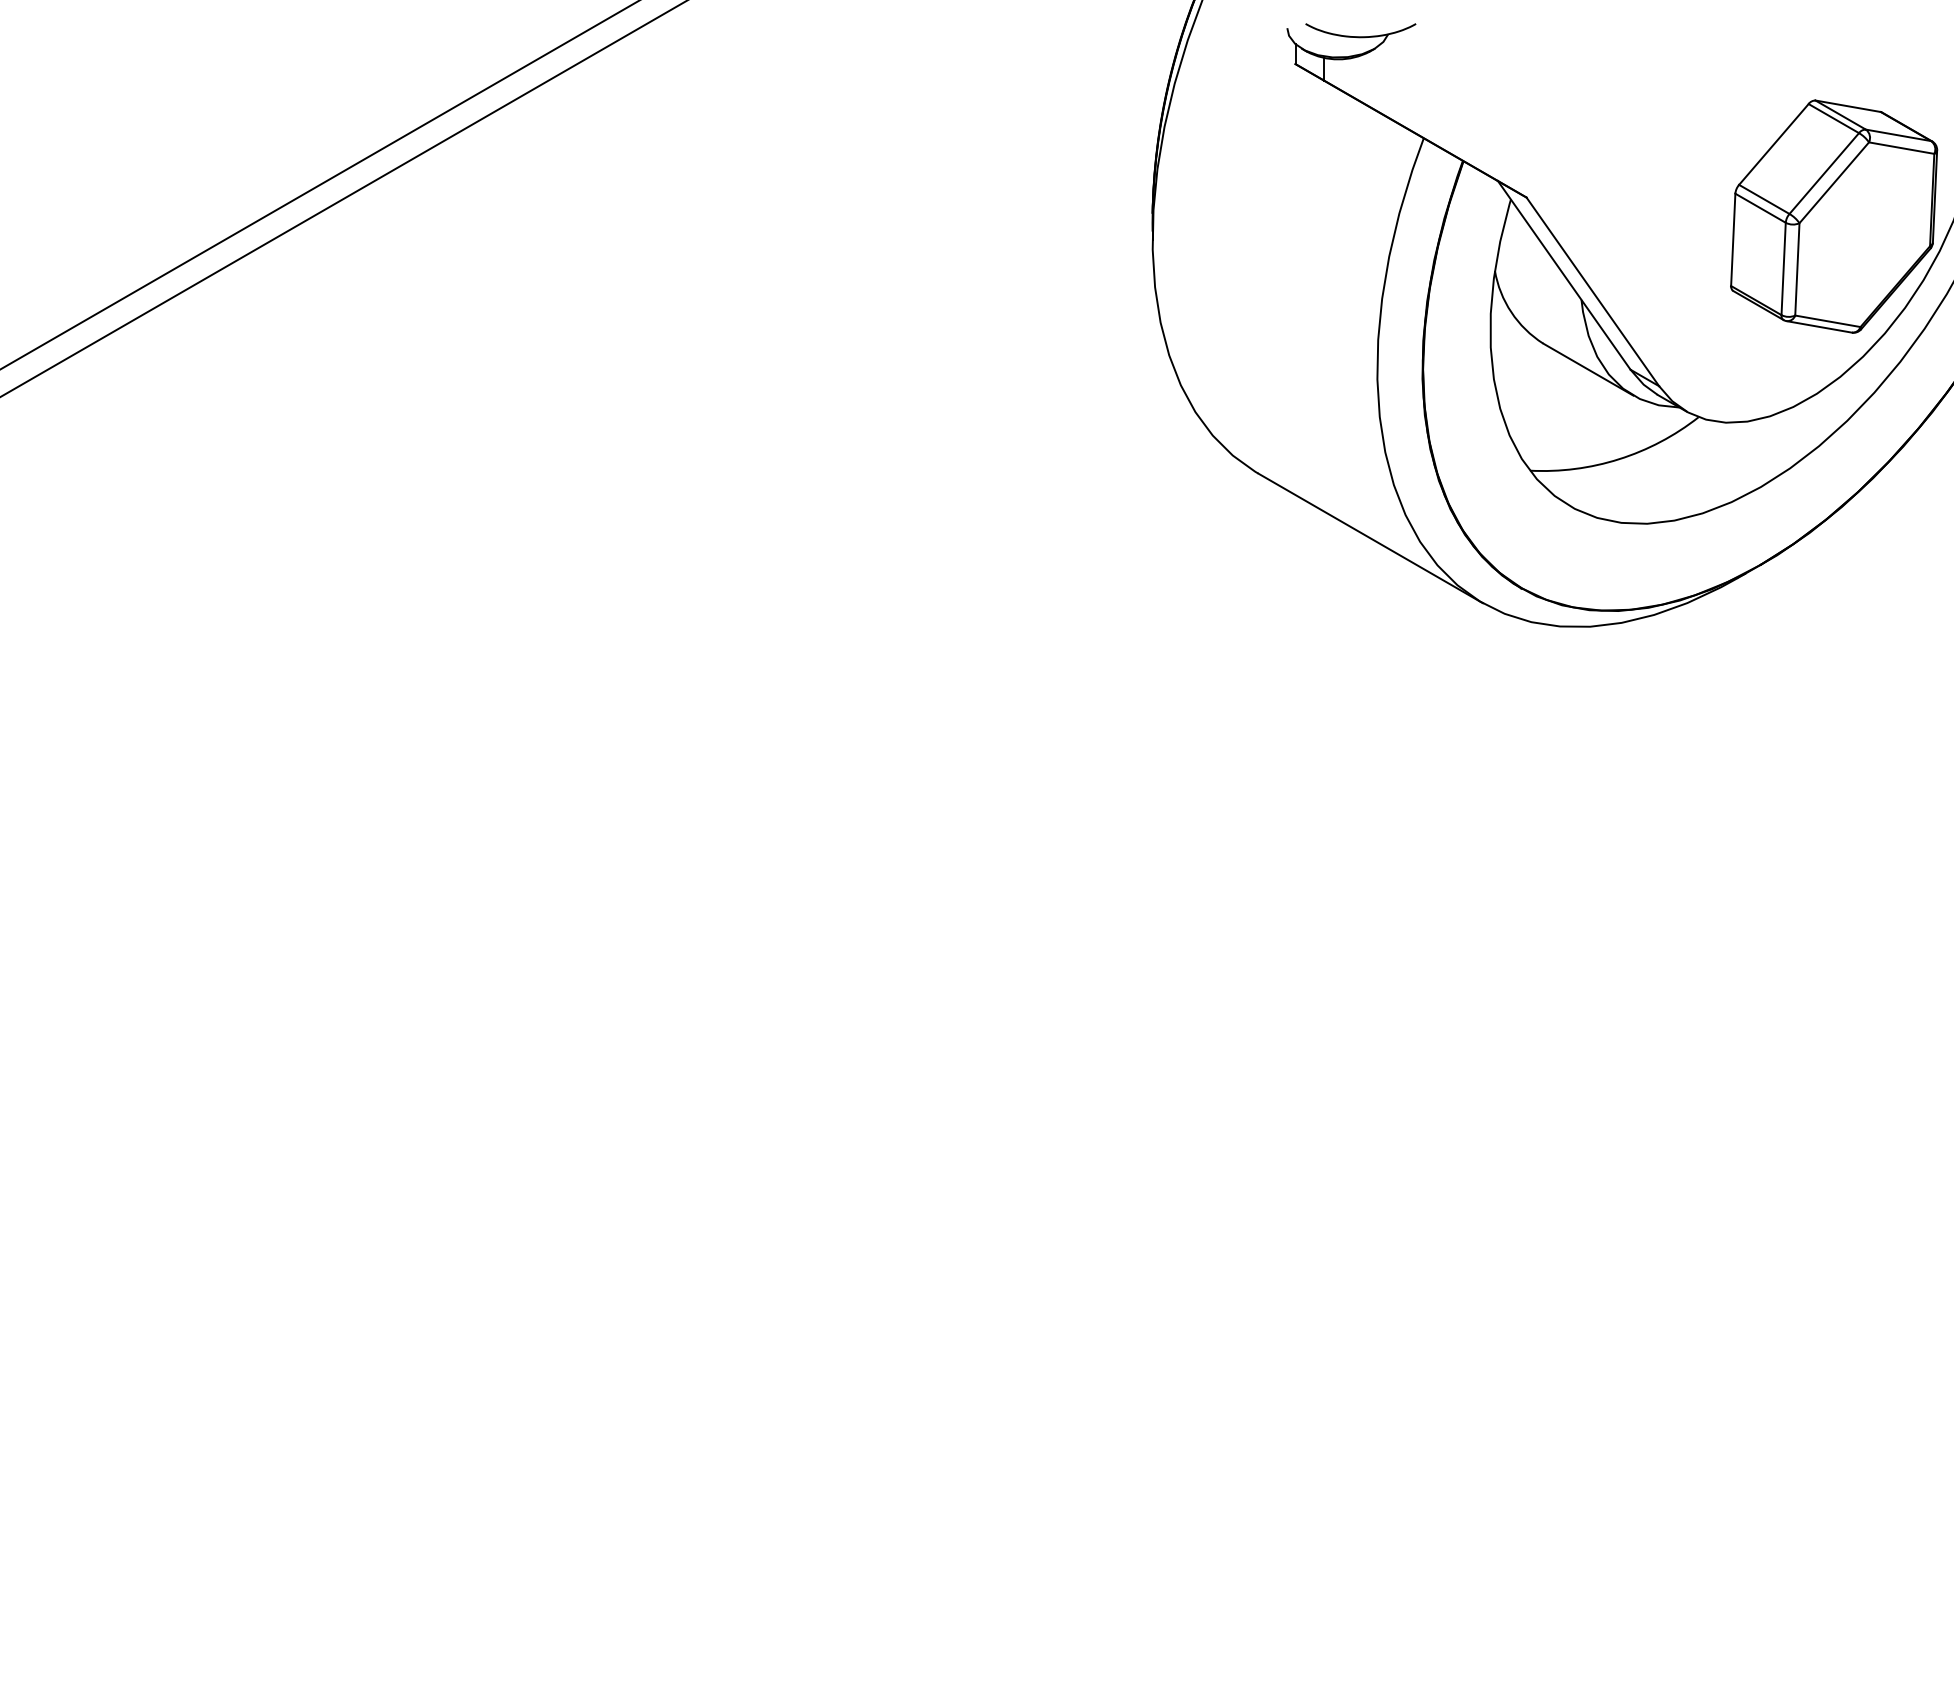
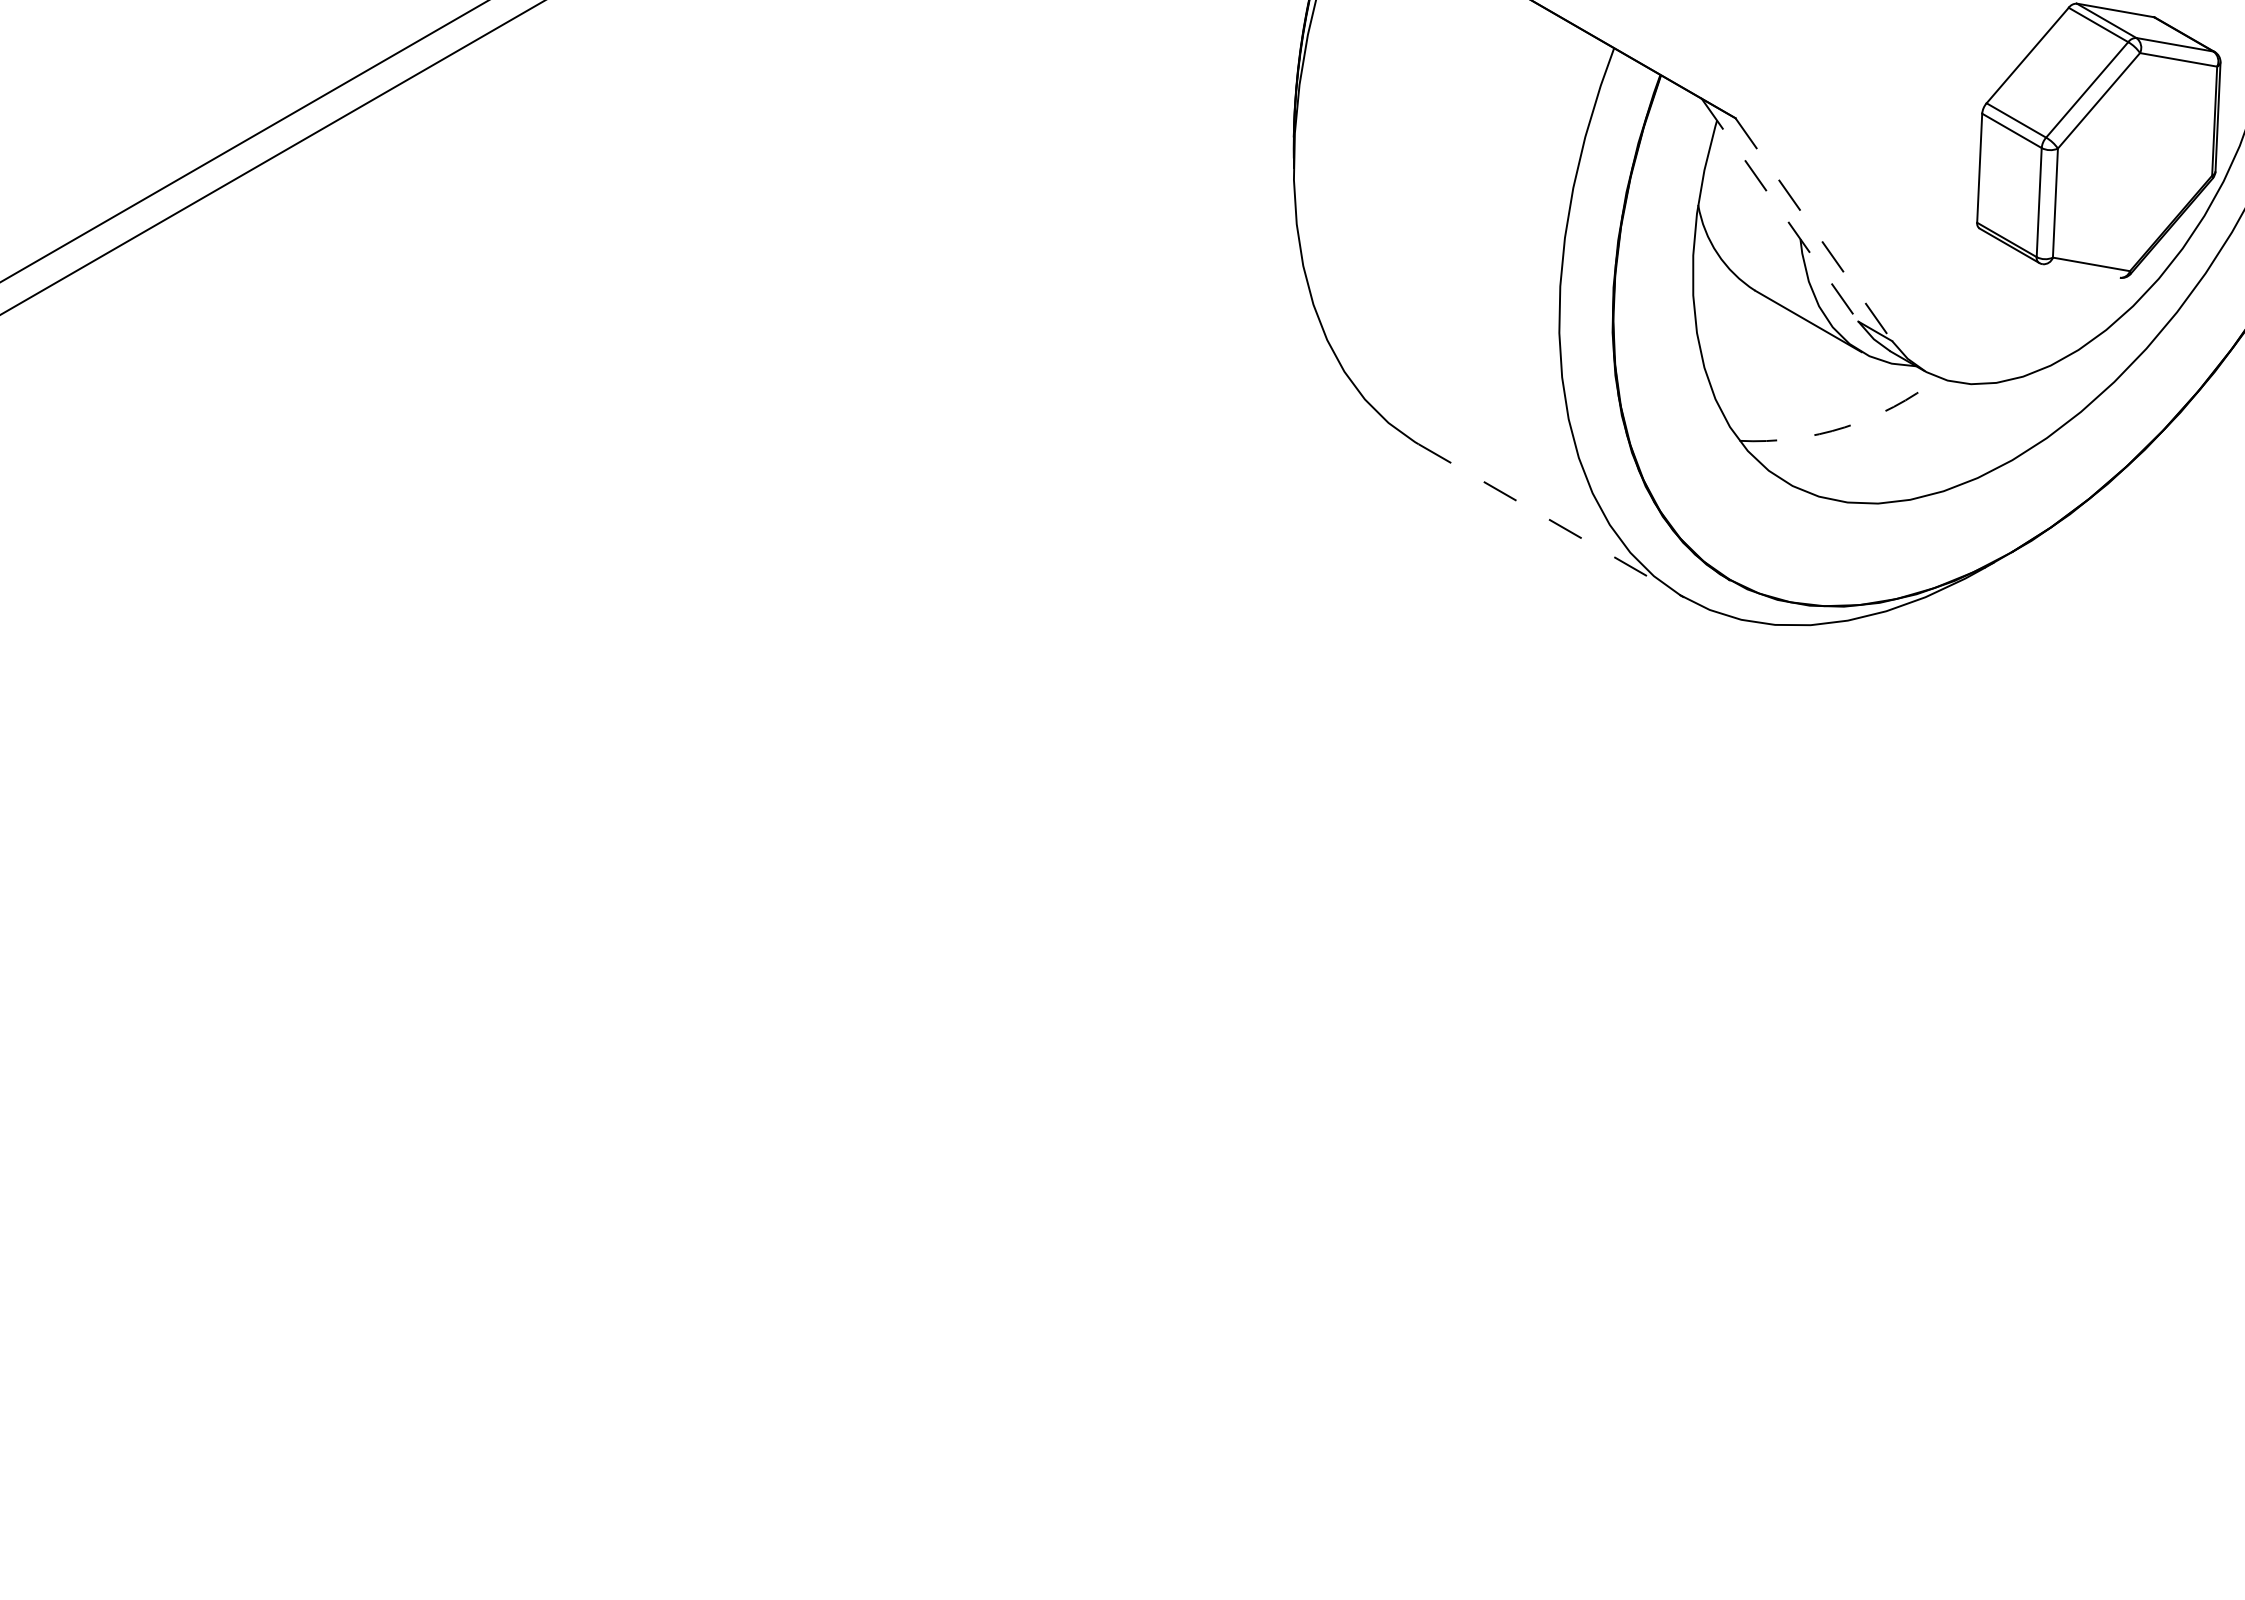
line: (1564, 275) -> (1780, 210), solid -> dashed
line: (1593, 292) -> (1814, 230), solid -> dashed
line: (1818, 326) -> (2080, 270), removed
arc: (1619, 459) -> (1845, 427), solid -> dashed
line: (1370, 538) -> (1551, 520), solid -> dashed

